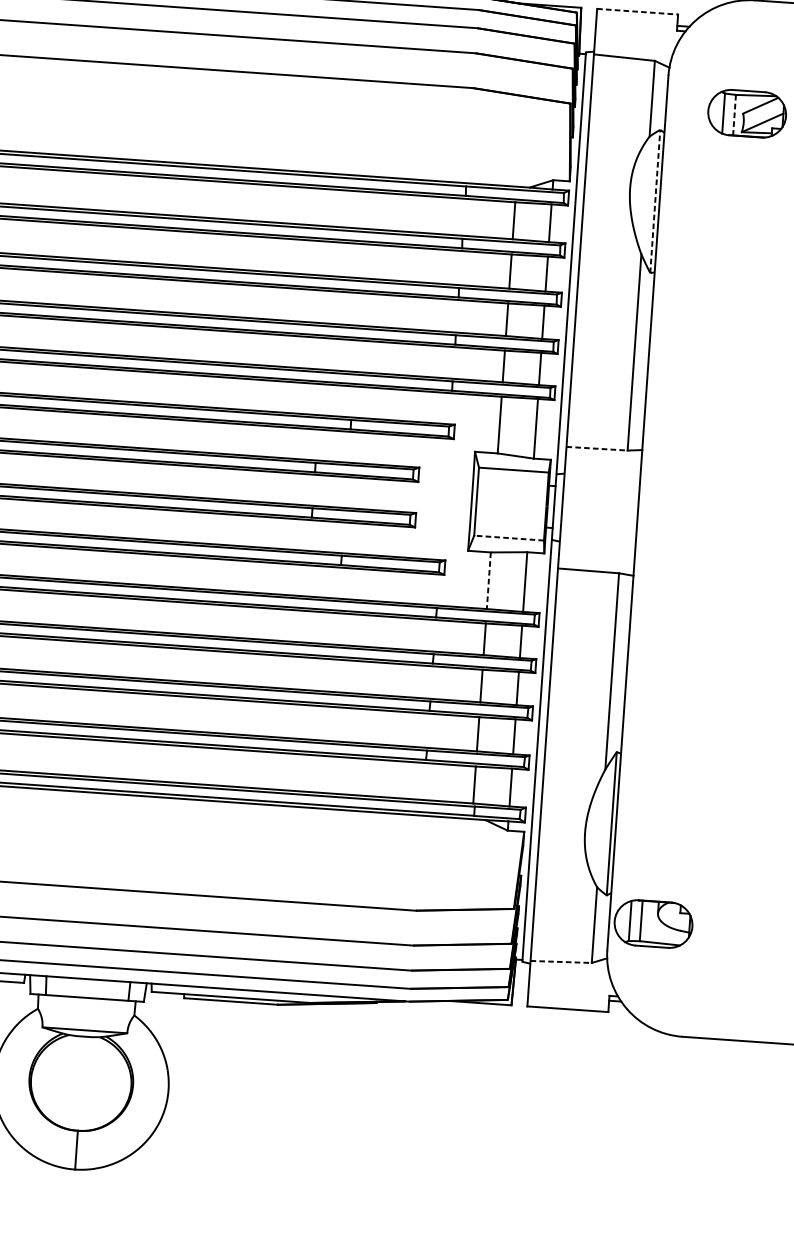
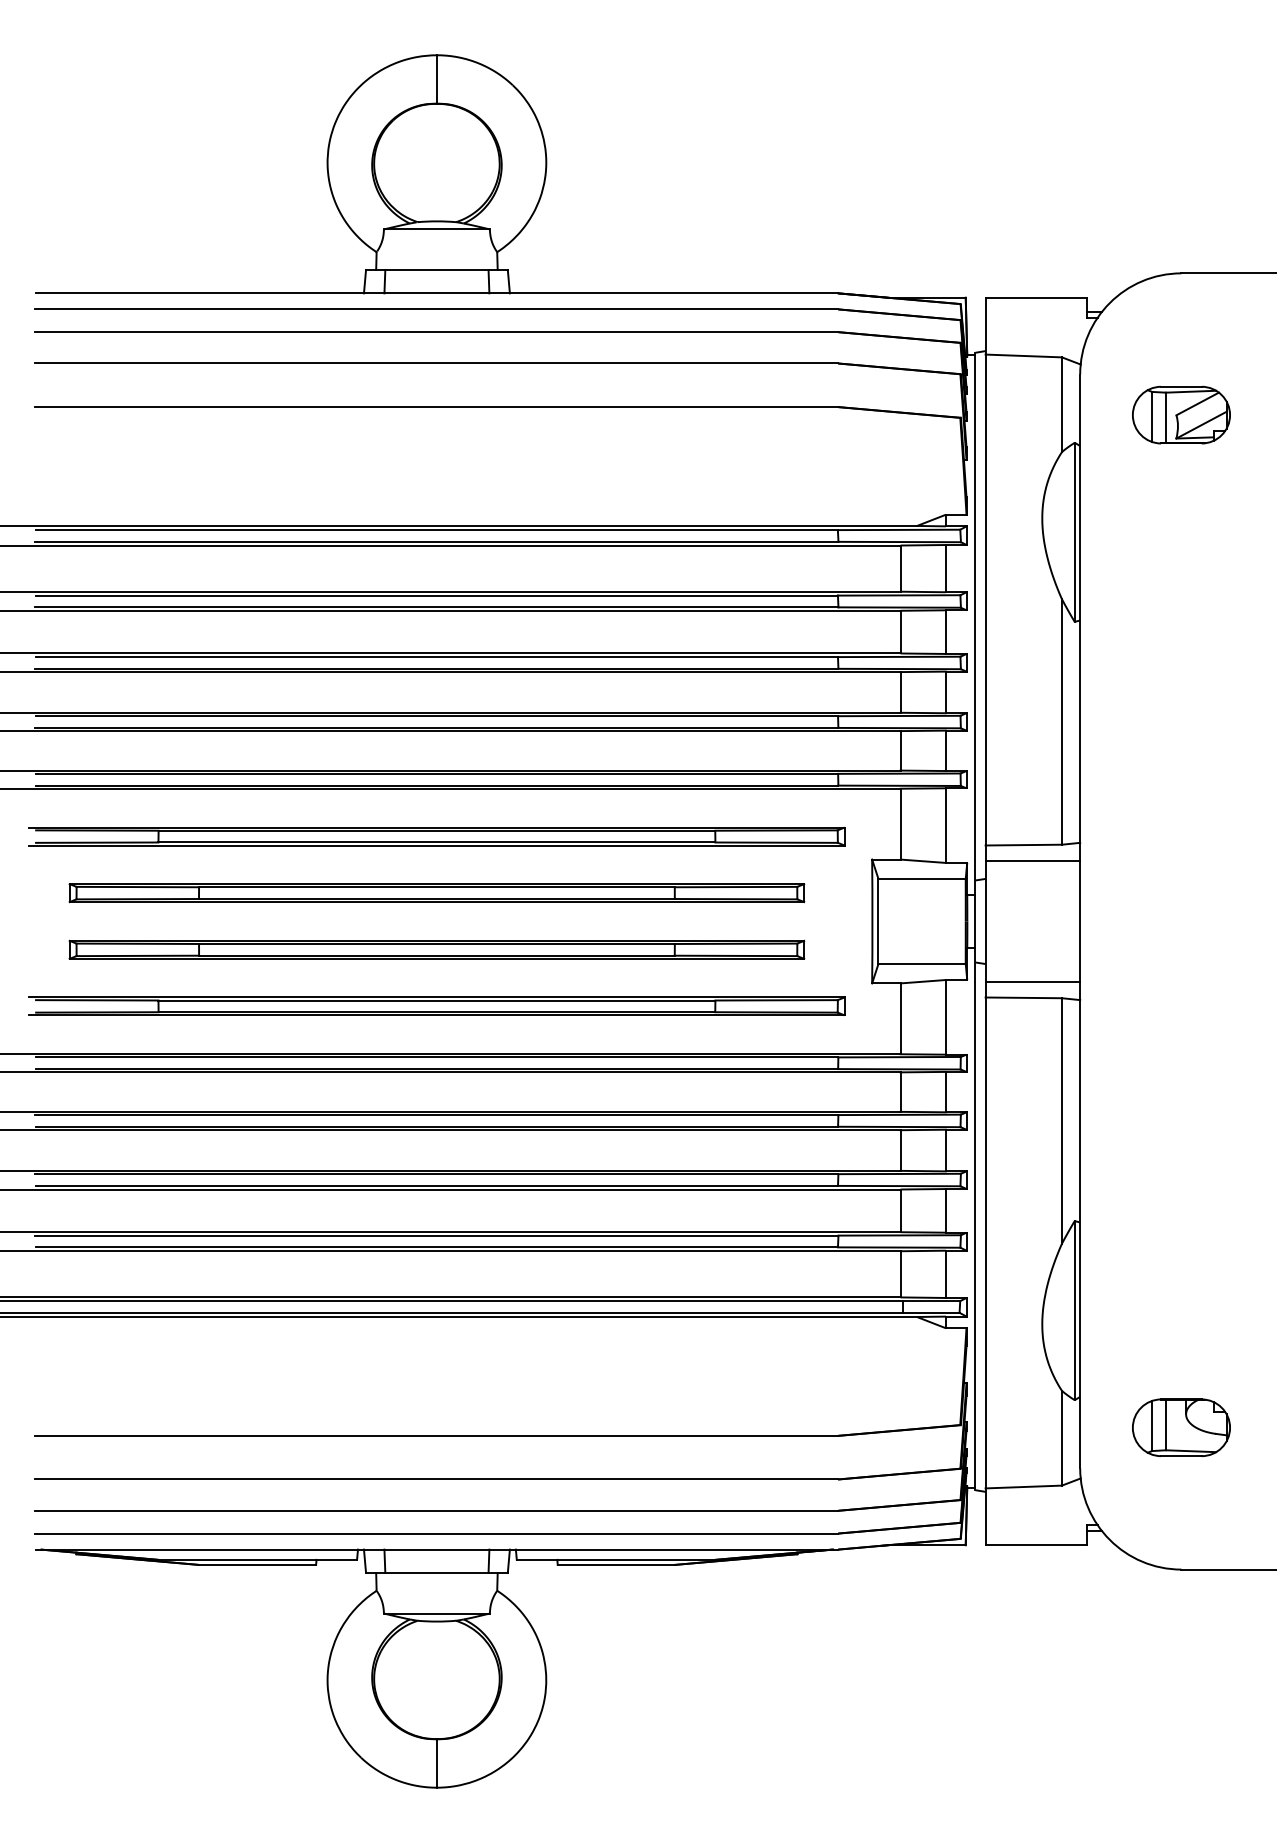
line: (637, 11) -> (1036, 297), dashed -> solid
line: (734, 115) -> (1165, 418), dashed -> solid
line: (655, 201) -> (1074, 532), dashed -> solid
line: (597, 449) -> (1024, 845), dashed -> solid
line: (603, 461) -> (1032, 860), added
line: (509, 538) -> (922, 964), dashed -> solid
line: (596, 559) -> (1032, 982), added
line: (488, 581) -> (900, 1019), dashed -> solid
part: (653, 923) -> (1181, 1427), moved
line: (561, 961) -> (1024, 1486), dashed -> solid

